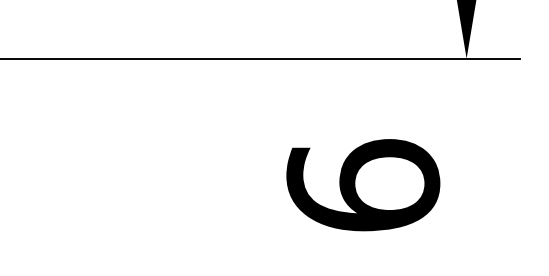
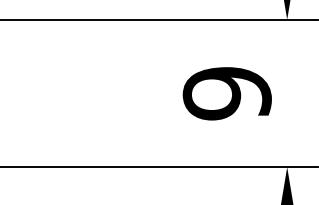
text: (361, 185) -> (226, 93), 6 -> 9

